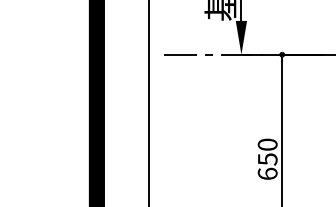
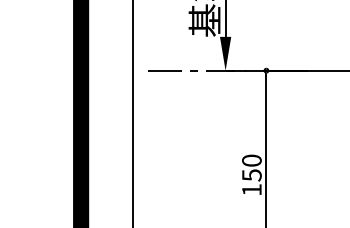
text: (267, 173) -> (251, 189), 650 -> 150

